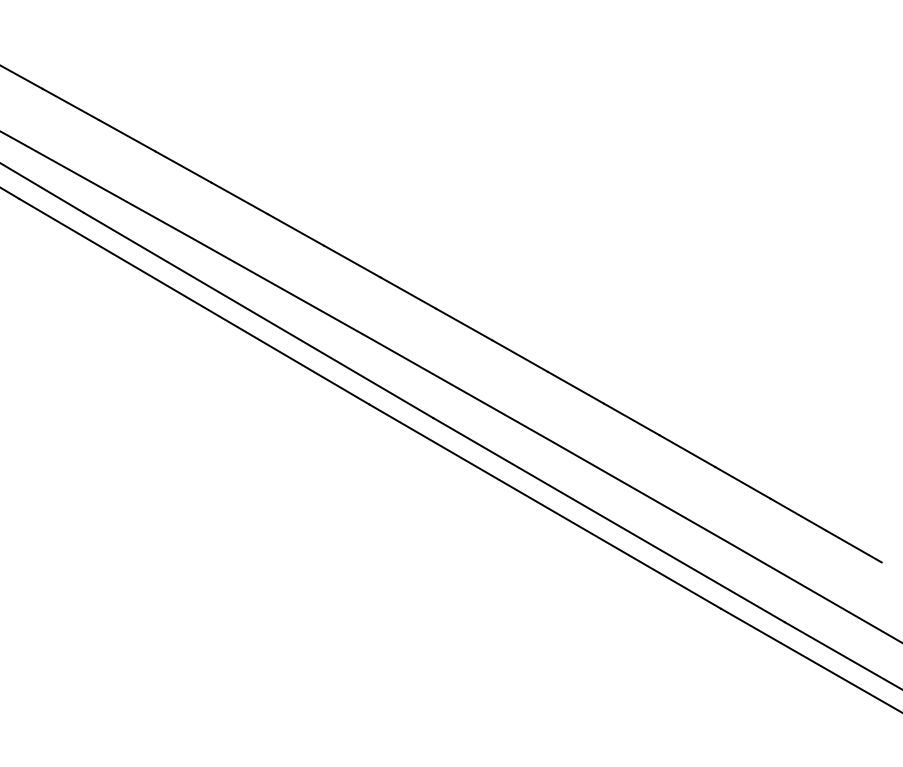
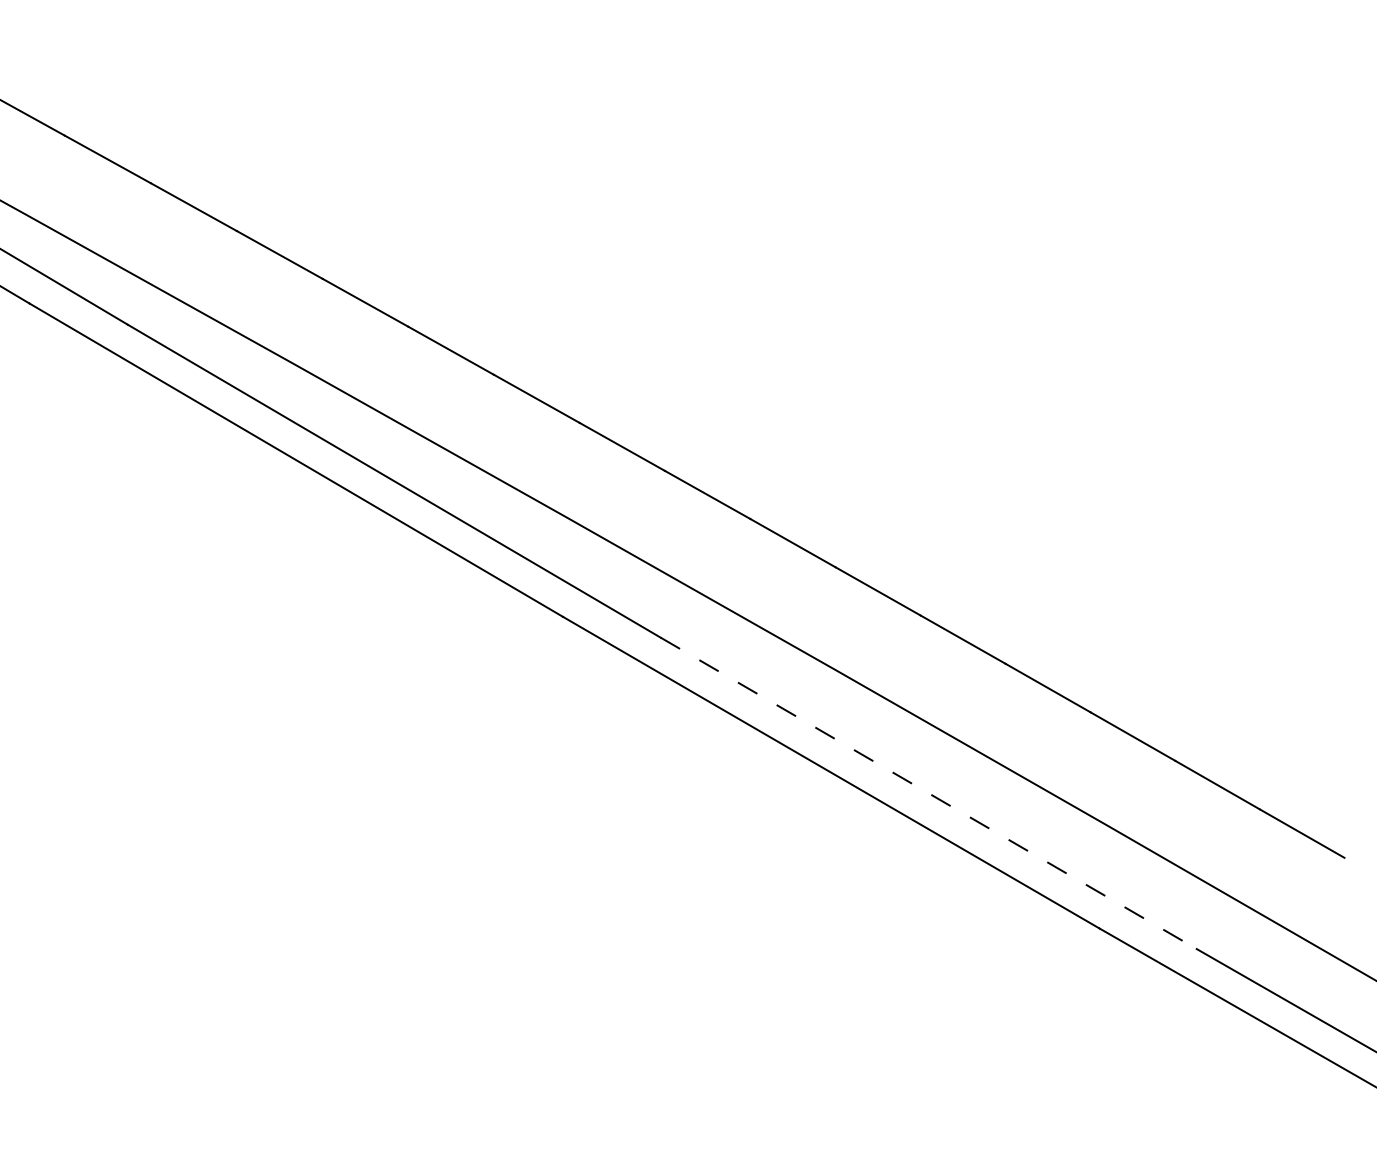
line: (609, 520) -> (929, 793), solid -> dashed

